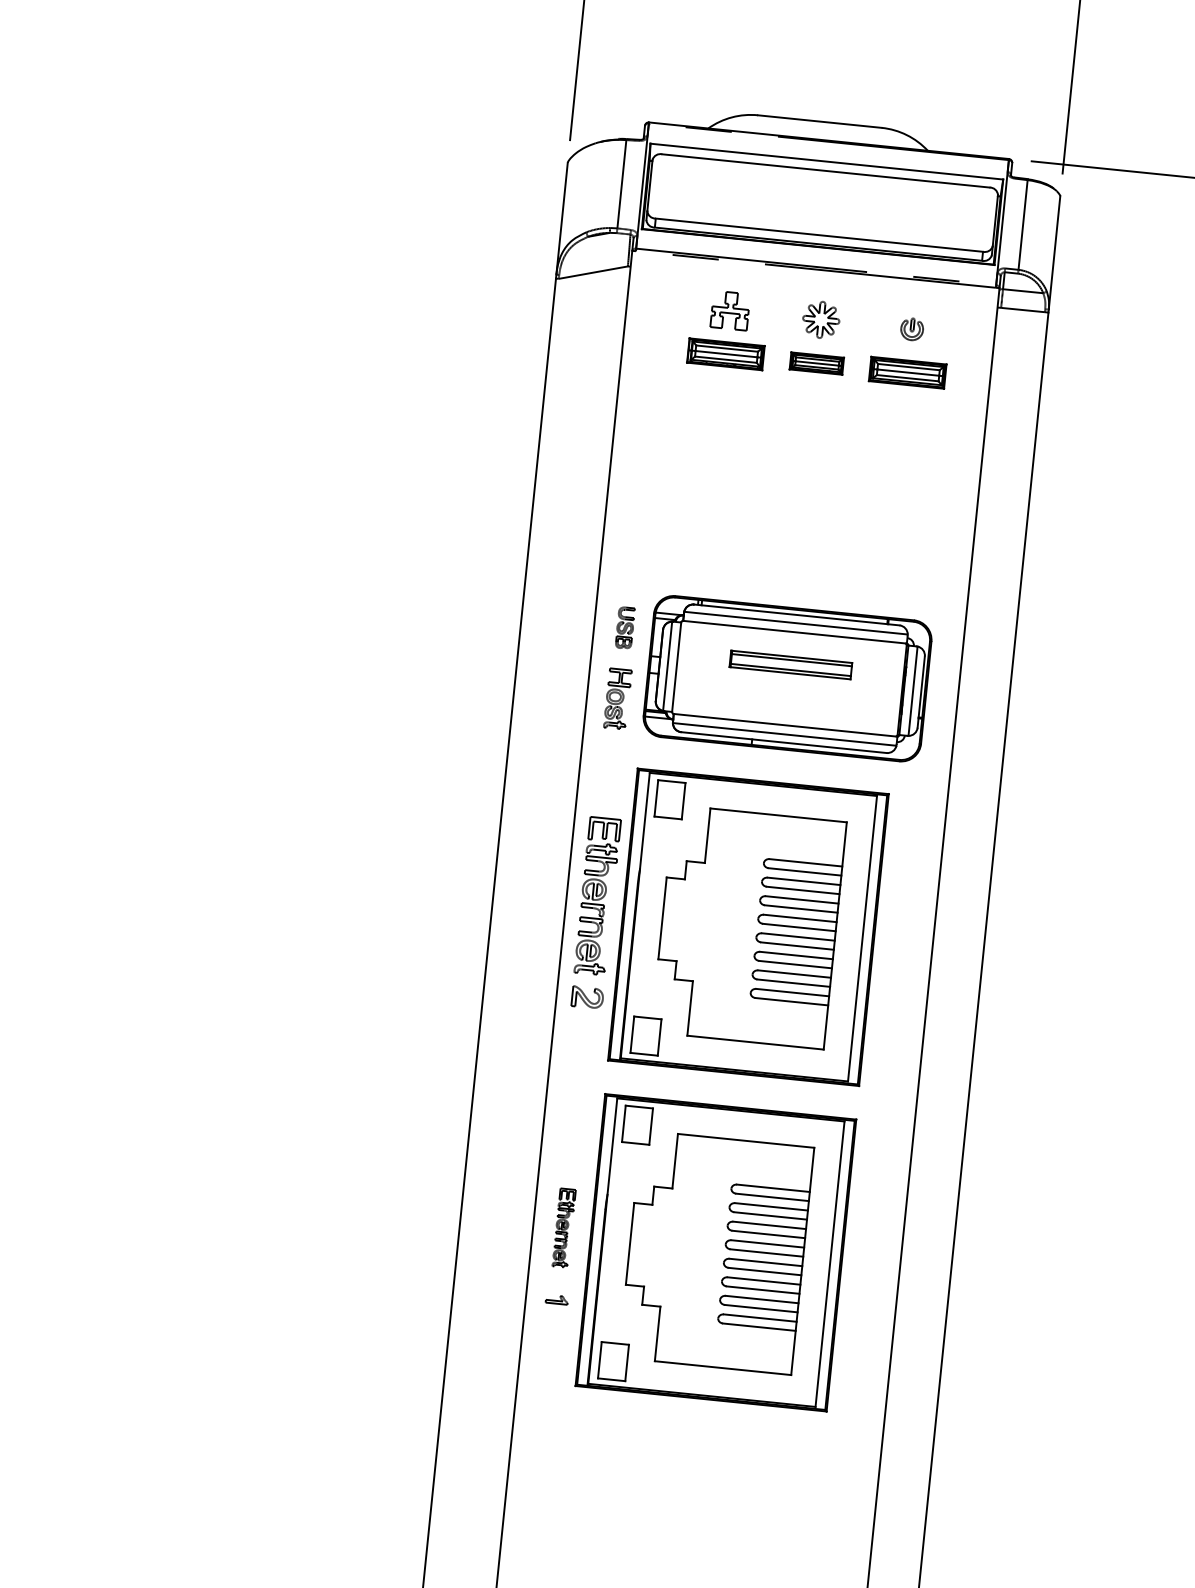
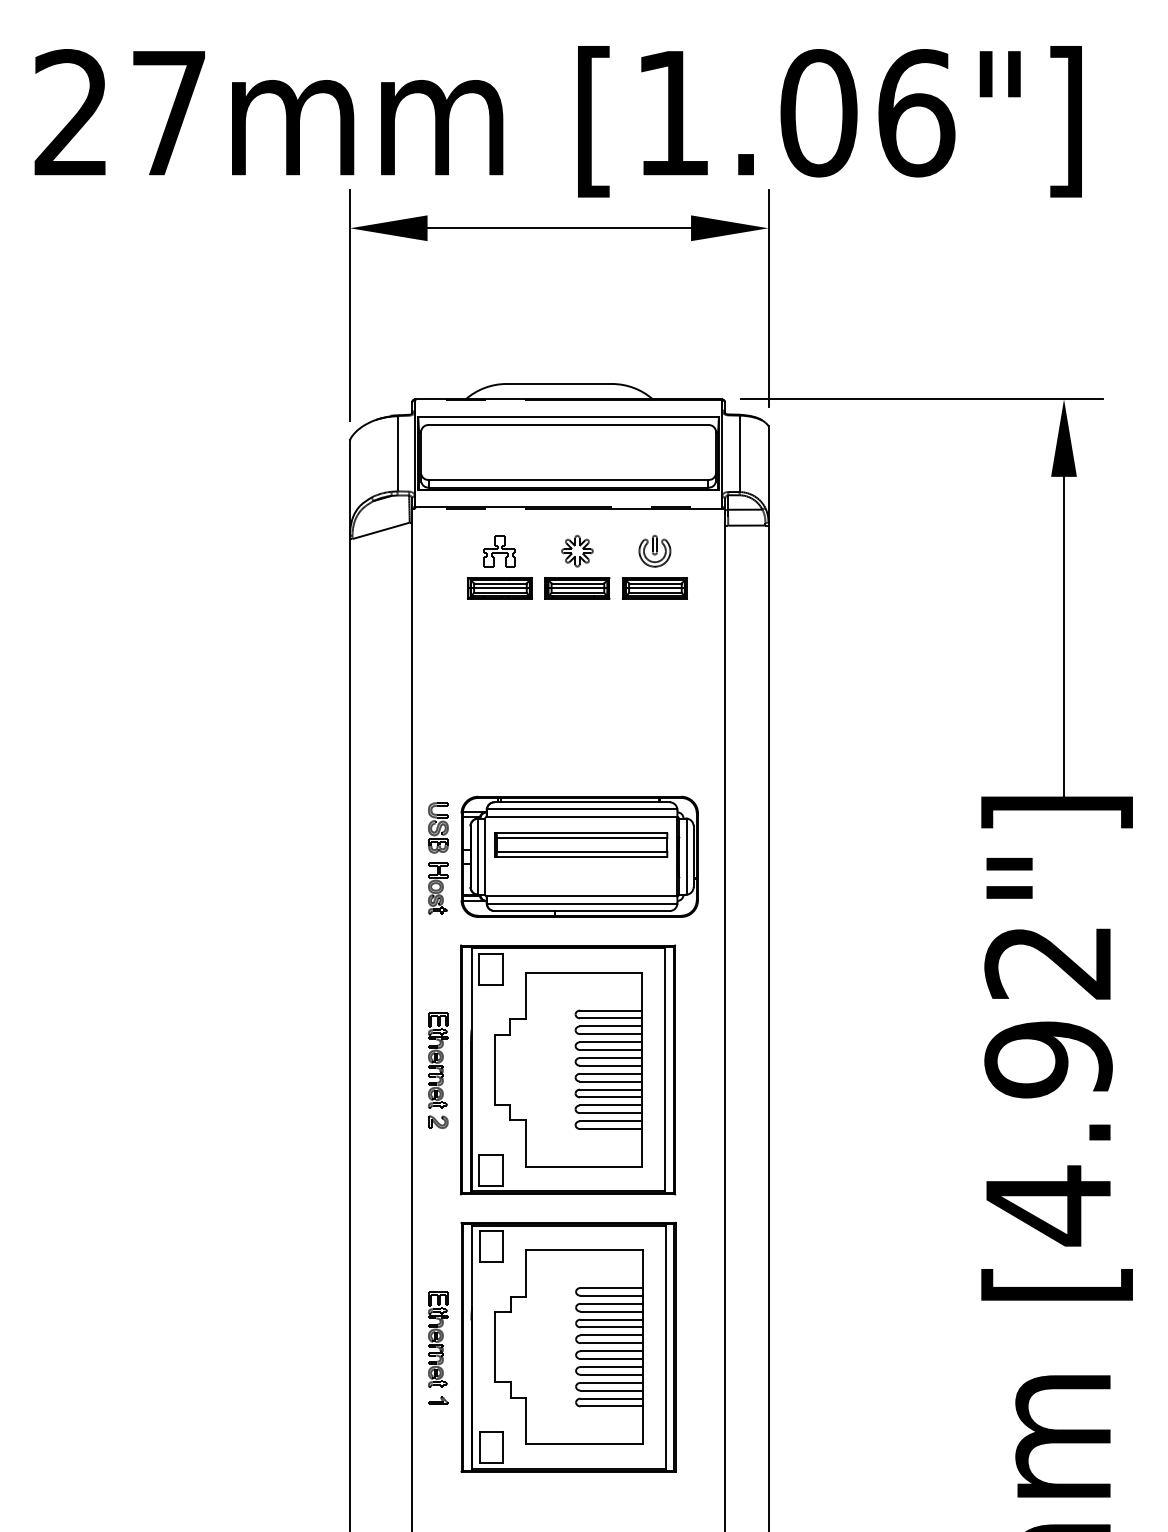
part: (911, 329) -> (654, 551), size x1.67
part: (816, 363) -> (577, 588), size x1.43
part: (625, 627) -> (438, 827), size x1.43
part: (791, 664) -> (581, 844), size x1.67
part: (596, 912) -> (438, 1070), size x0.71
part: (564, 1228) -> (438, 1339), size x1.43

